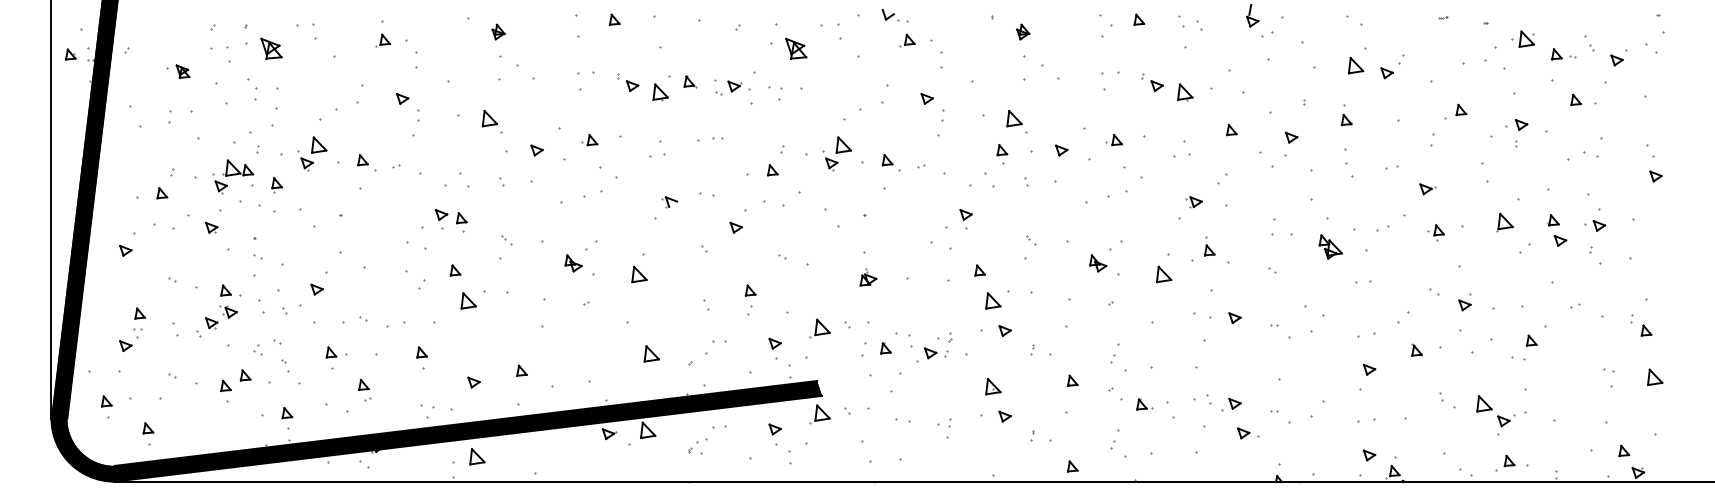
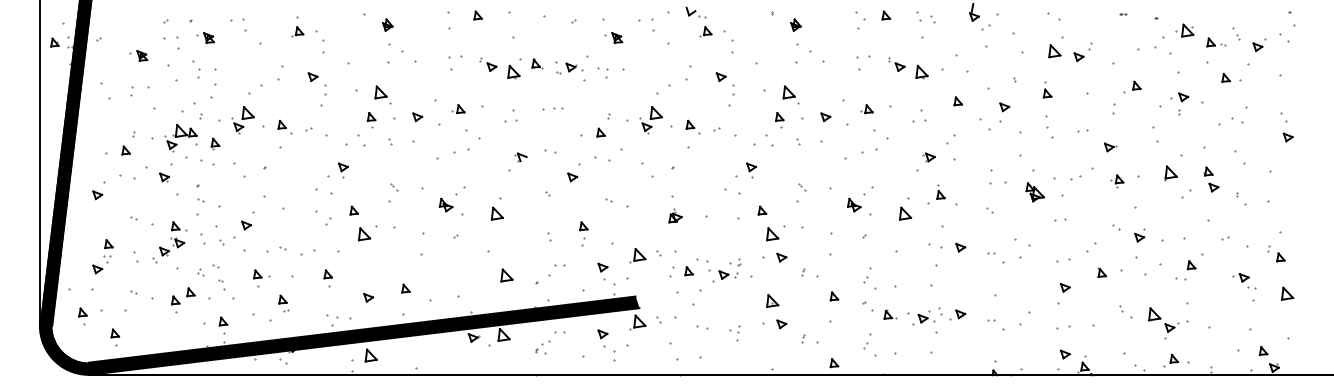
part: (264, 48) -> (205, 37), size x0.62
part: (788, 48) -> (613, 37), size x0.62
part: (461, 222) -> (371, 120), moved
part: (1595, 225) -> (1241, 277), moved
part: (1248, 433) -> (926, 318), moved

